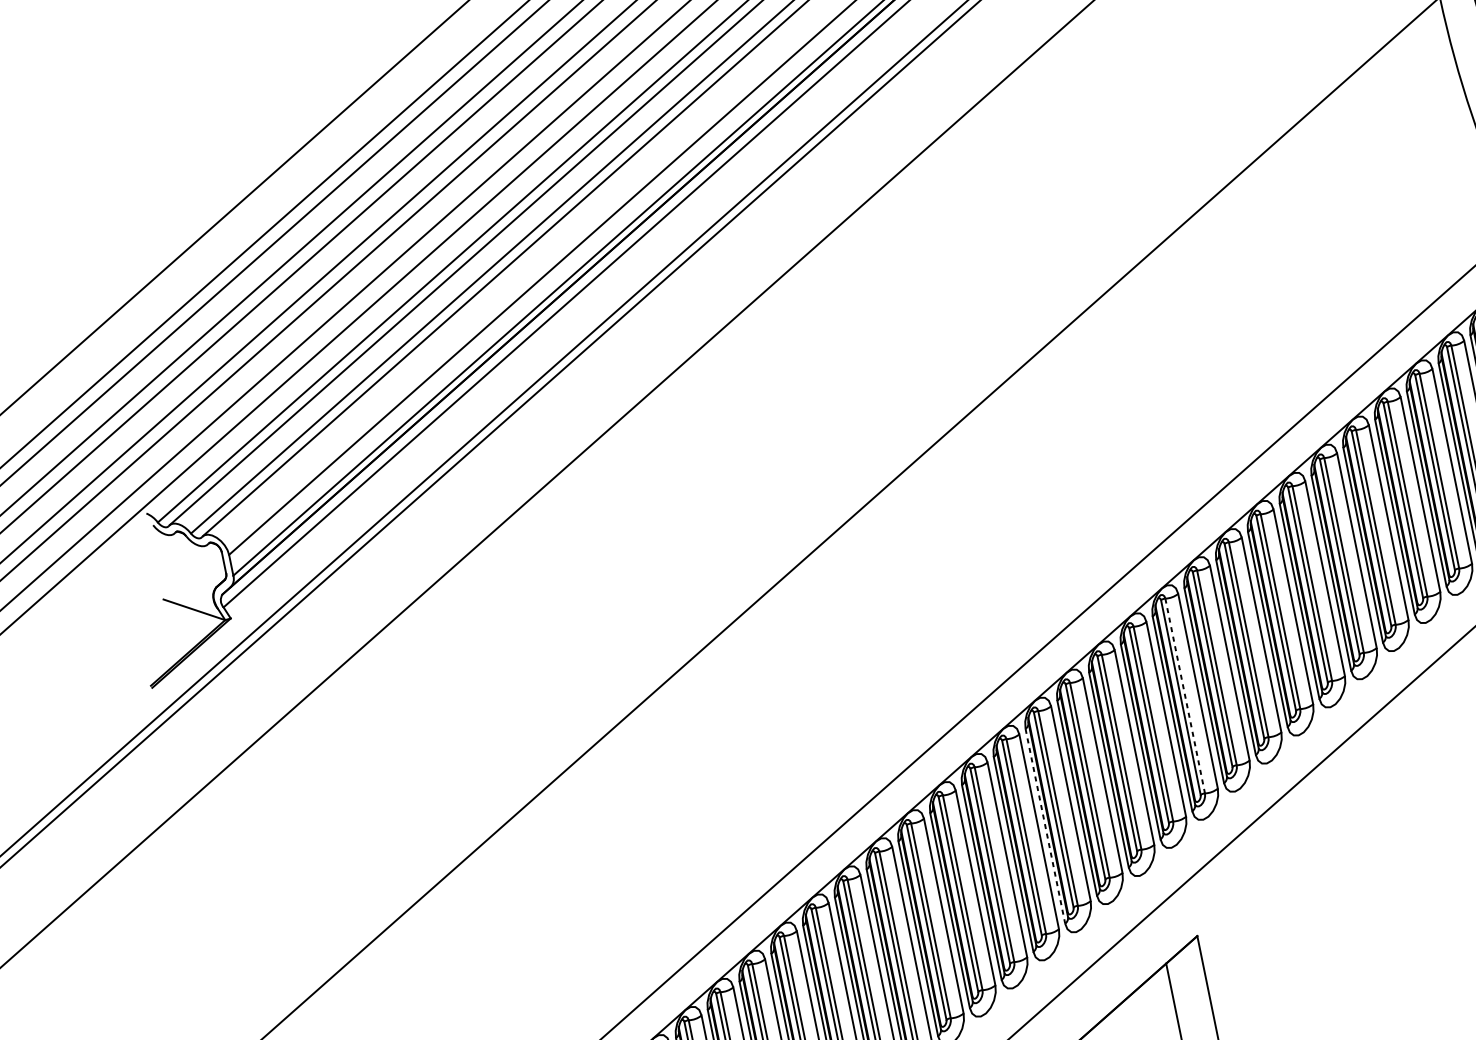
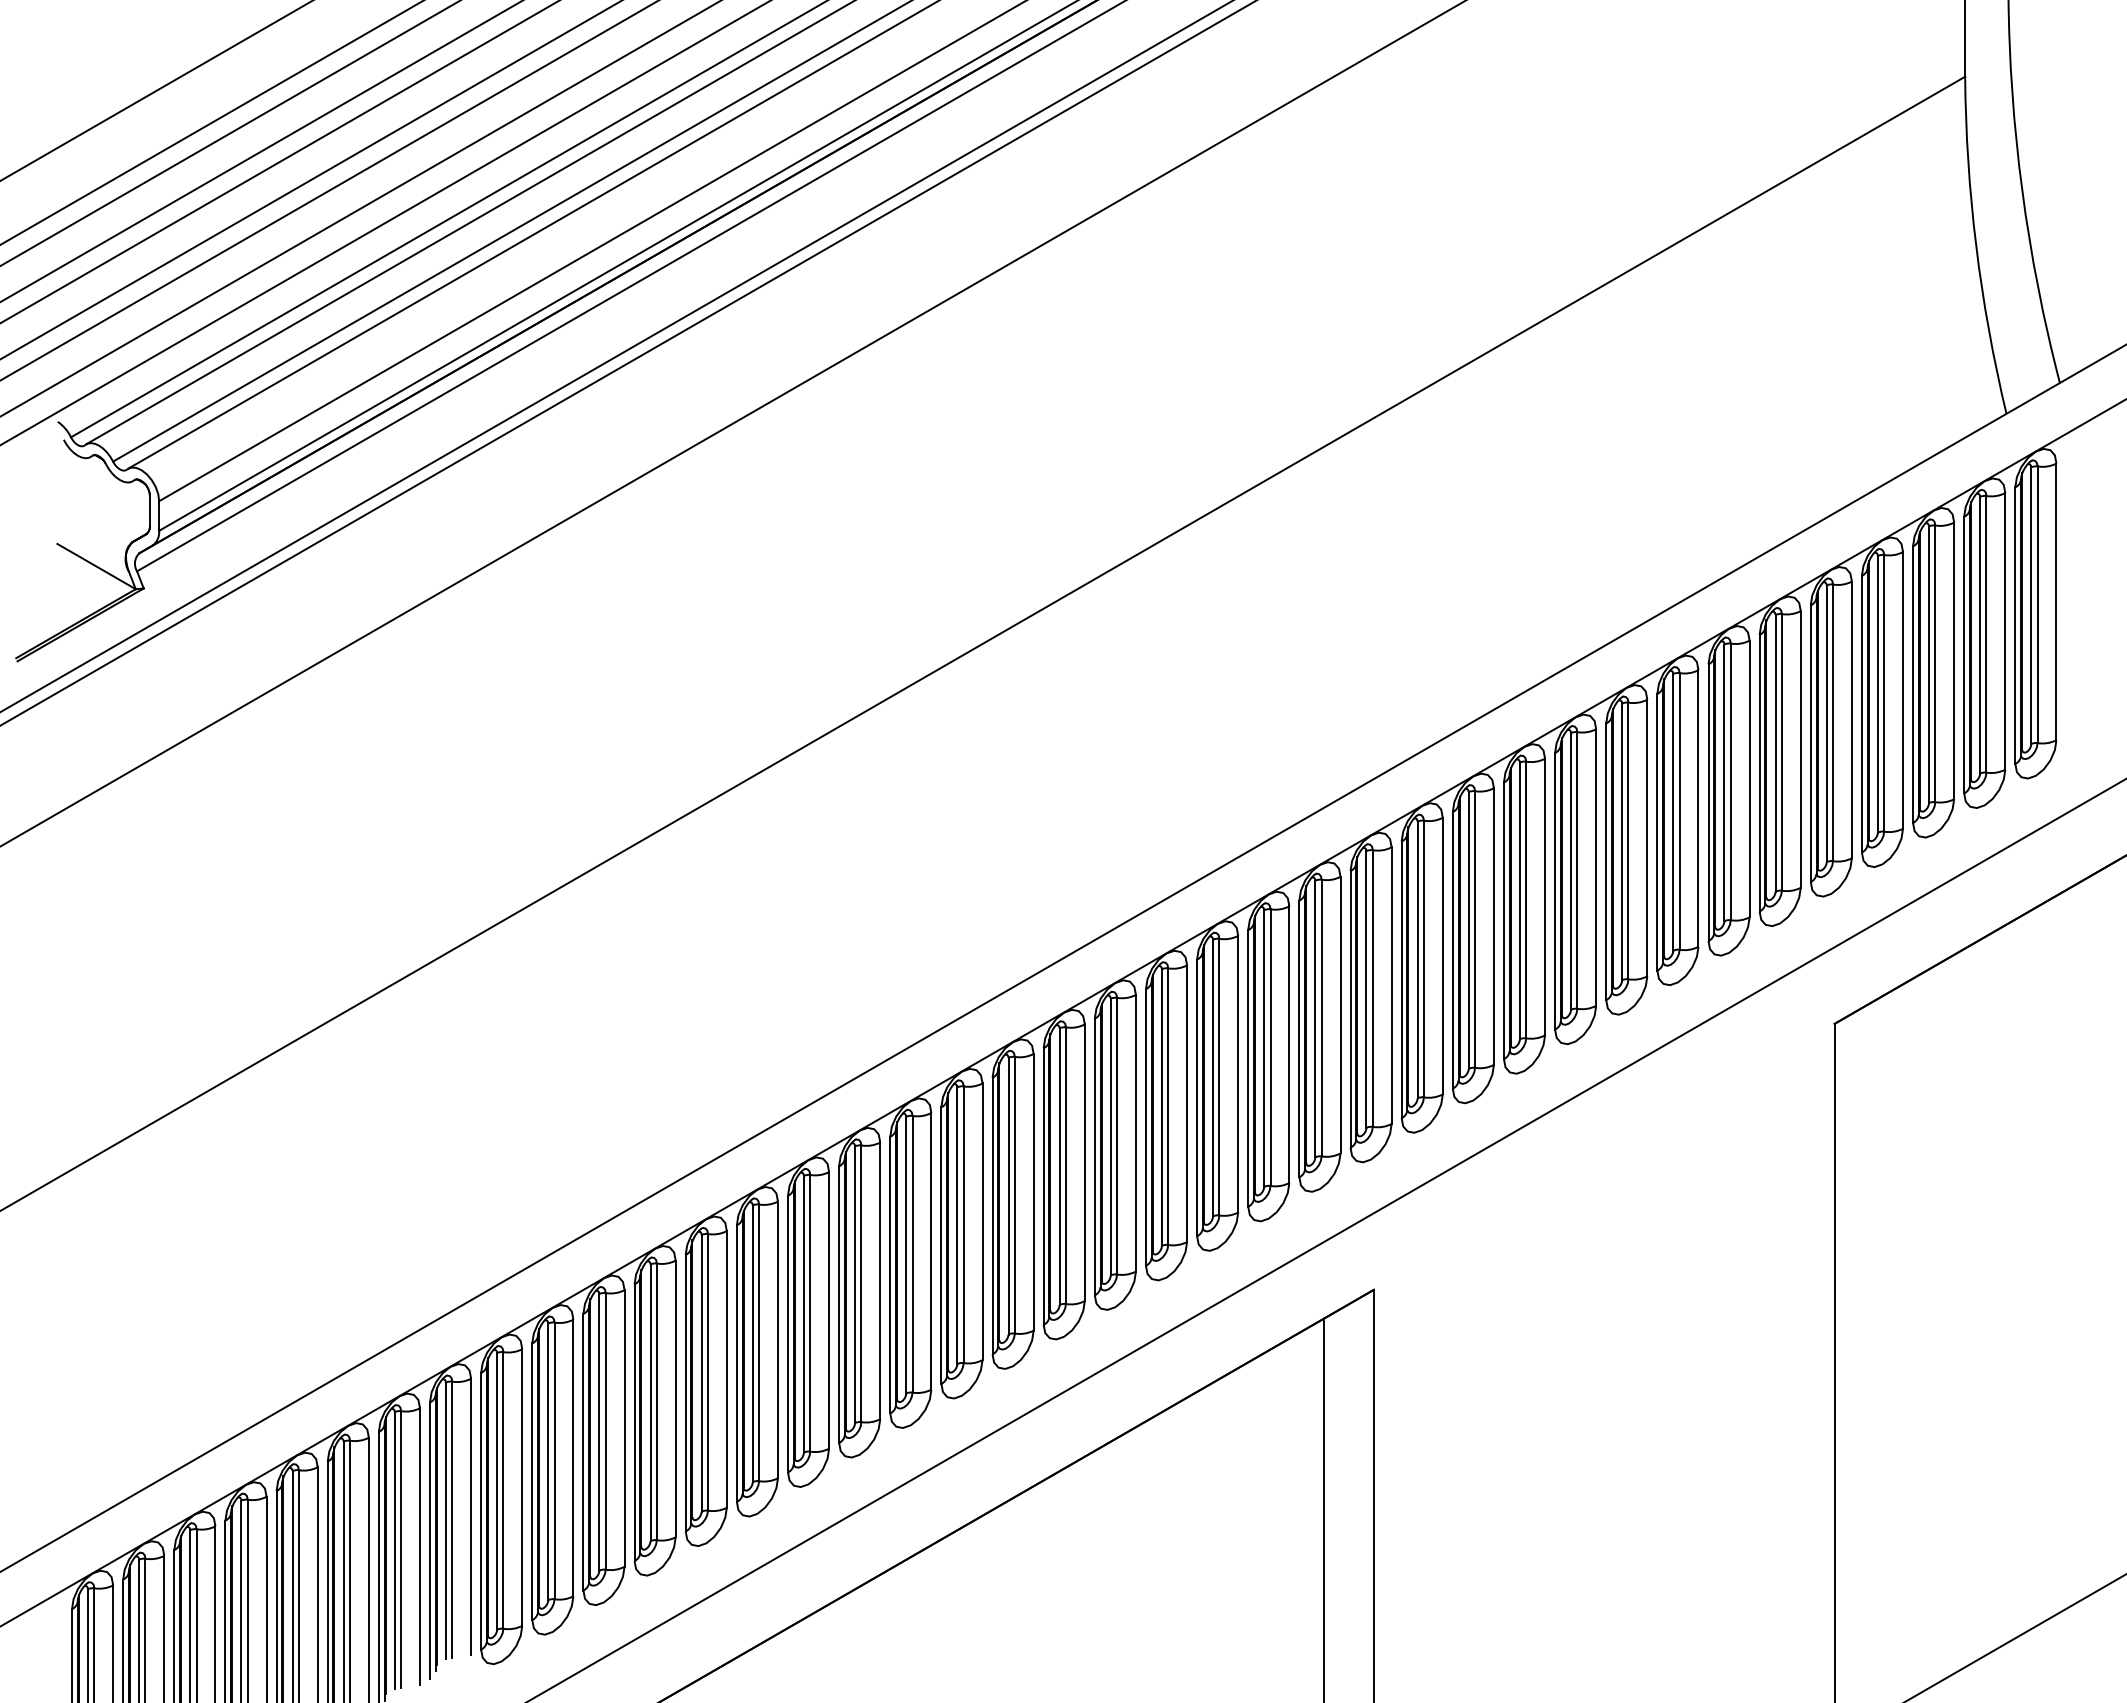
line: (1184, 696) -> (1423, 959), dashed -> solid
line: (1045, 826) -> (1197, 1098), dashed -> solid

